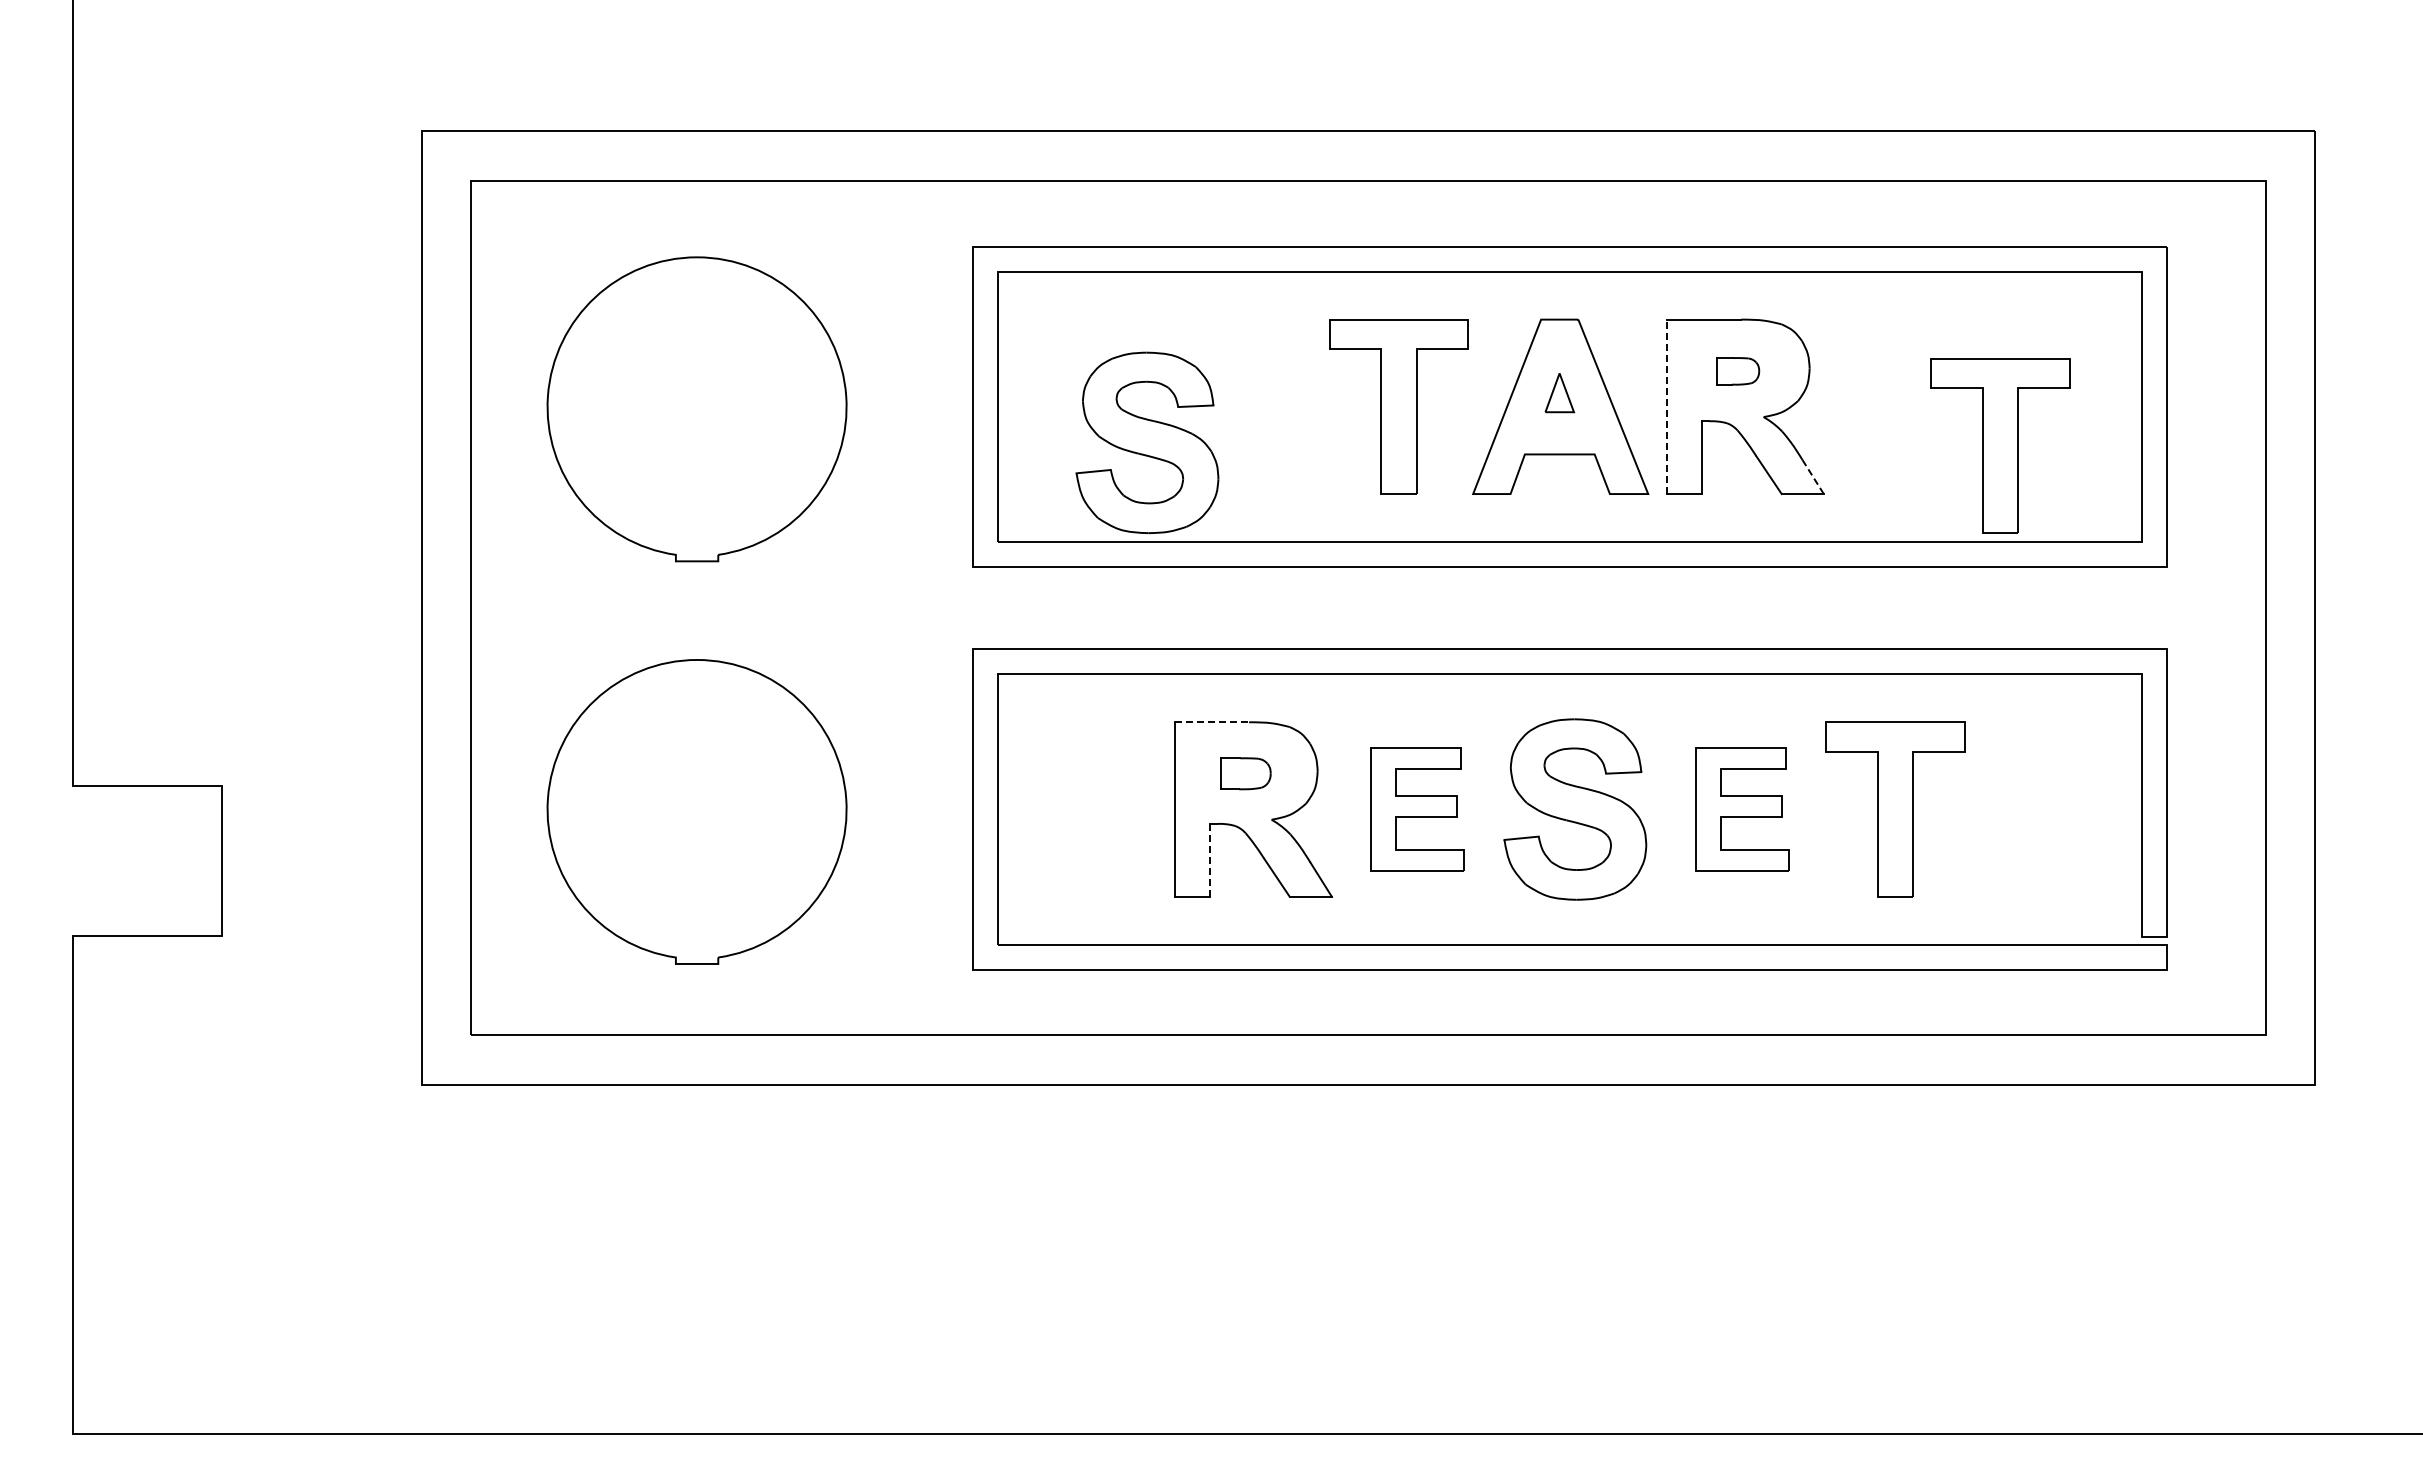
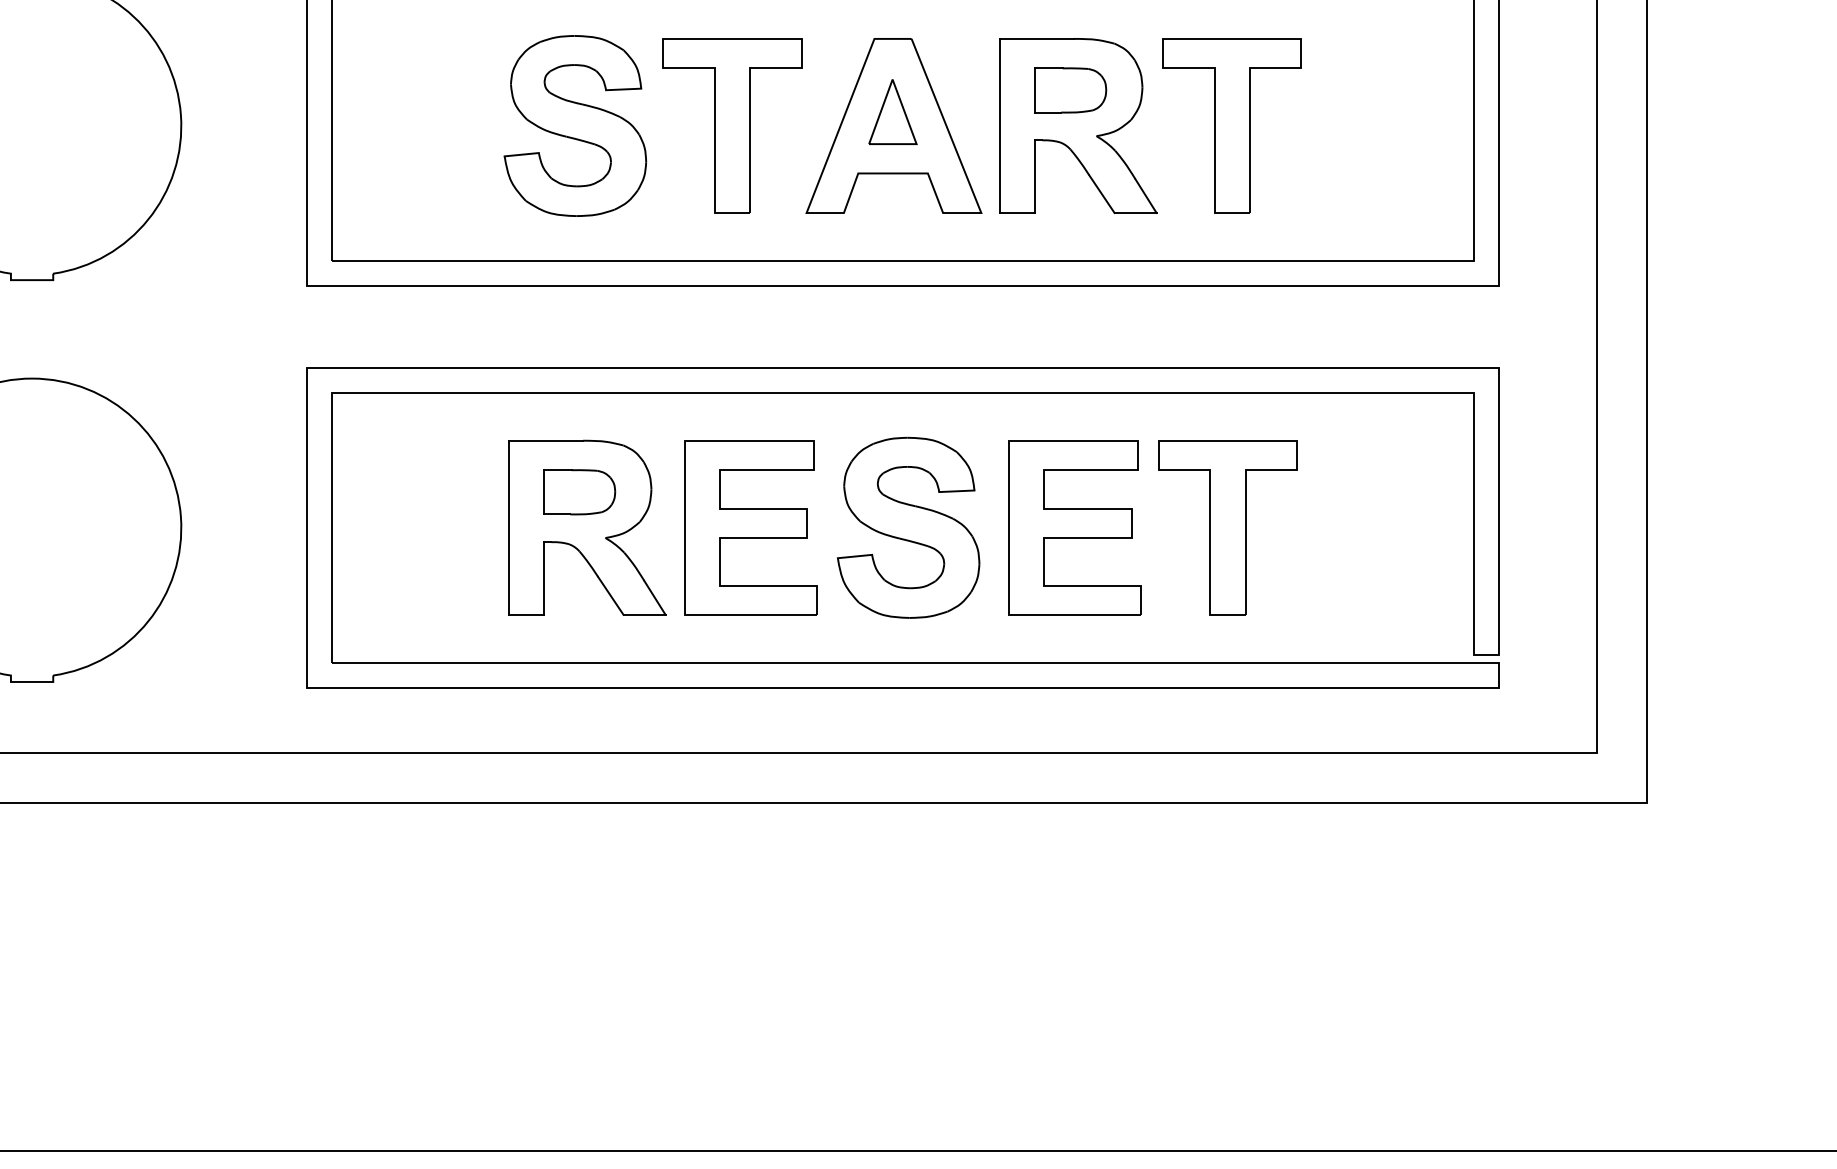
part: (1737, 371) -> (1070, 90), size x1.67
part: (1559, 392) -> (892, 111), size x1.67
line: (1667, 406) -> (1000, 125), dashed -> solid
part: (1147, 442) -> (575, 125), moved
part: (2000, 445) -> (1232, 125), moved
line: (1813, 477) -> (1146, 196), dashed -> solid
line: (1212, 722) -> (546, 440), dashed -> solid
part: (1245, 773) -> (579, 491), size x1.43
part: (1417, 809) -> (751, 527), size x1.43
part: (1742, 809) -> (1075, 527), size x1.43
line: (1210, 860) -> (544, 578), dashed -> solid

